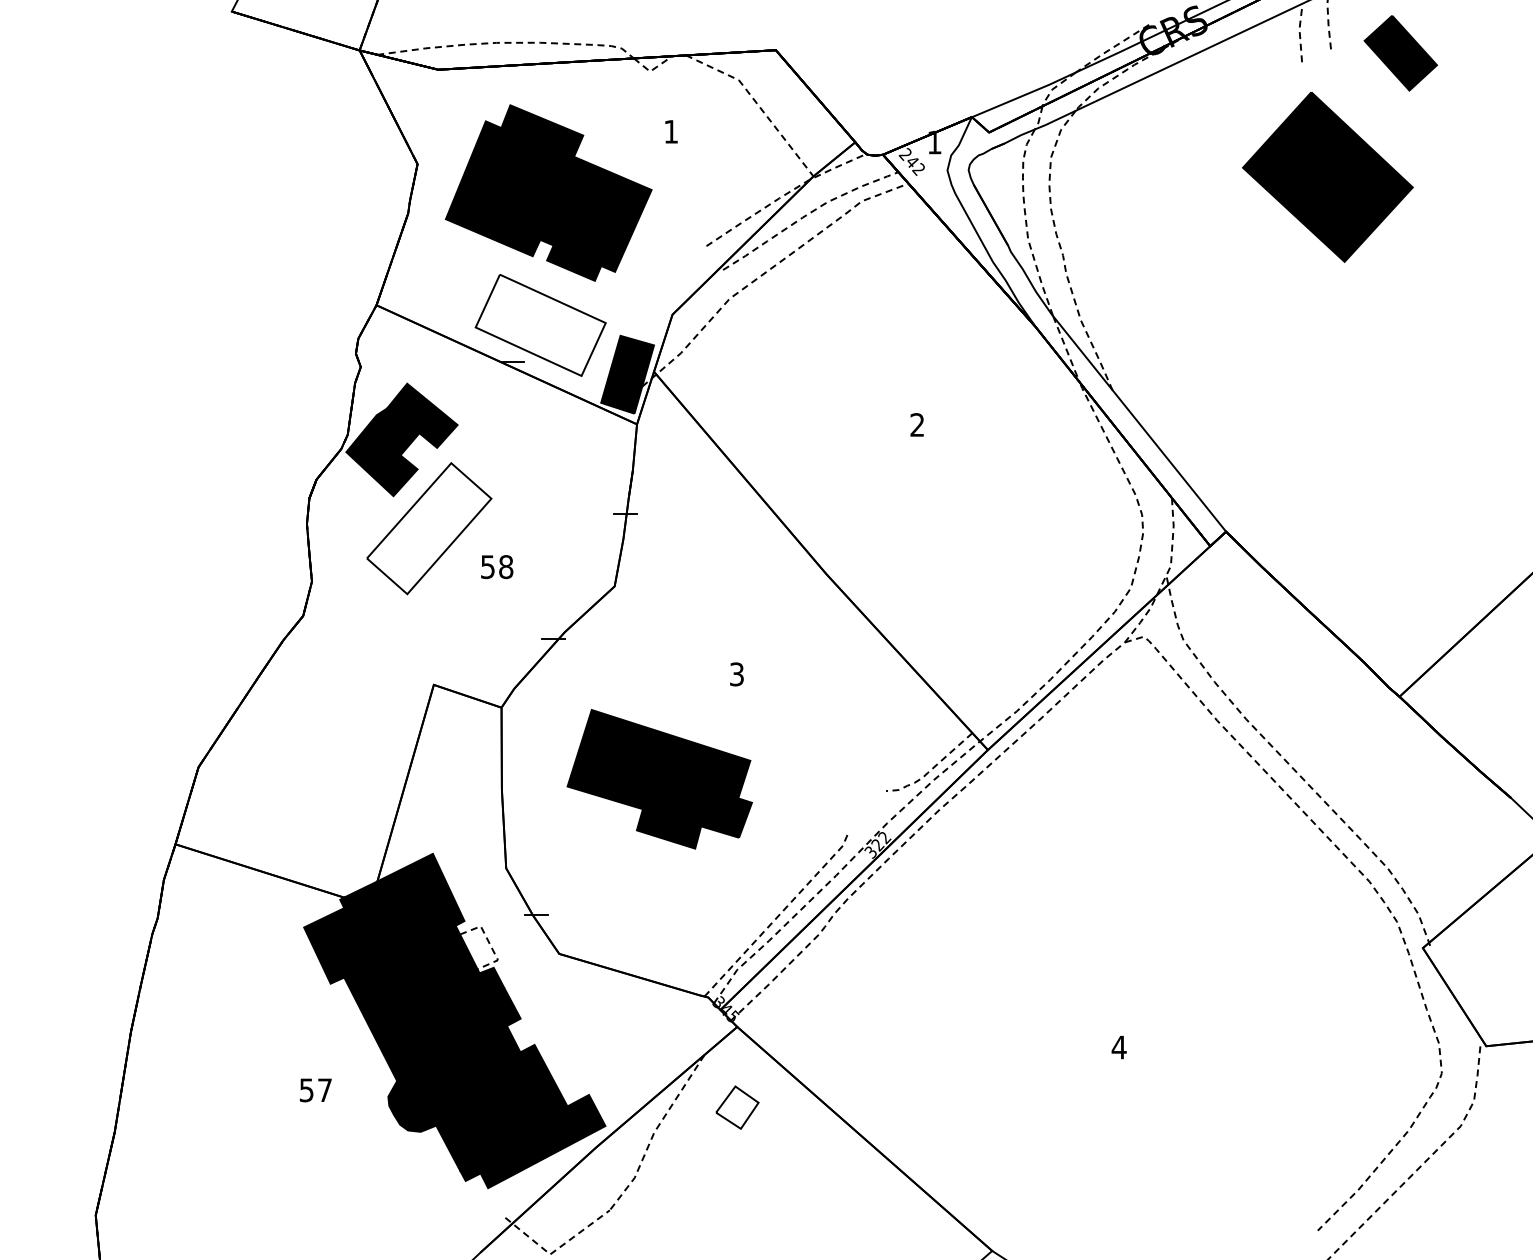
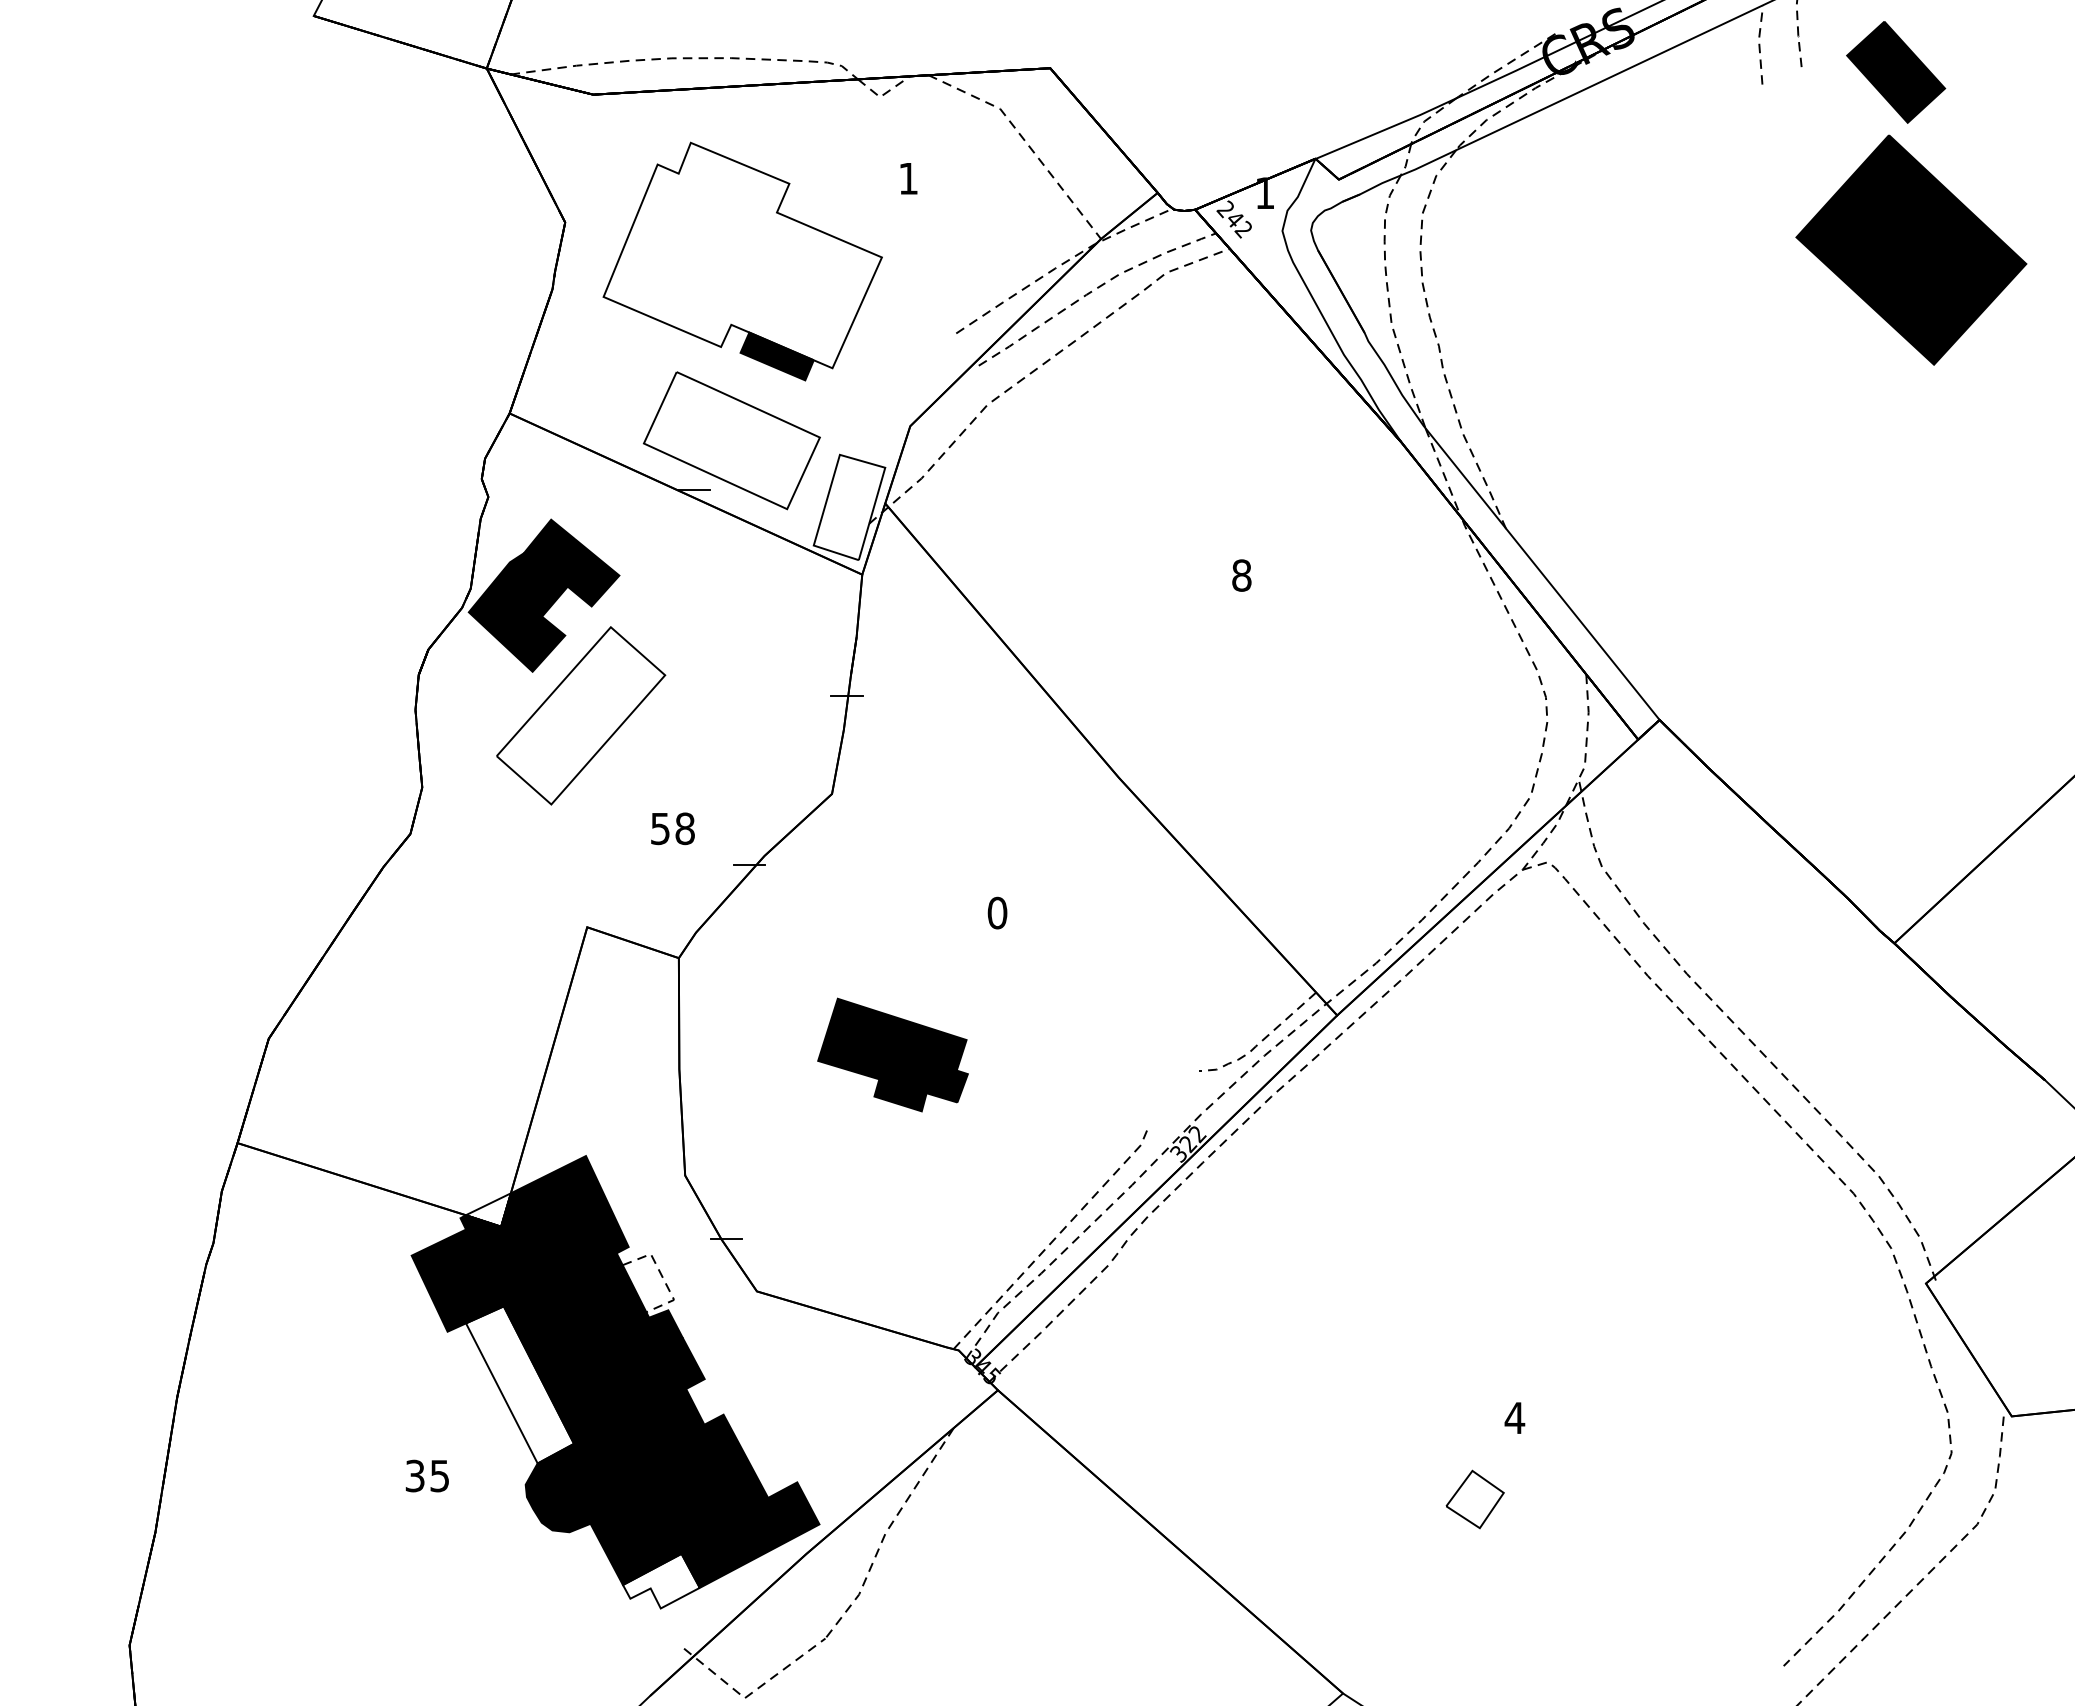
part: (1327, 176) -> (1911, 249), moved
fill: (548, 188) -> (742, 255), removed
fill: (627, 374) -> (849, 507), removed
text: (917, 424) -> (1241, 575), 2 -> 8
text: (496, 566) -> (672, 828), moved
text: (736, 673) -> (997, 912), 3 -> 0
part: (659, 778) -> (892, 1054), size x0.6
fill: (360, 893) -> (487, 1209), removed
fill: (384, 1022) -> (520, 1384), removed
text: (315, 1089) -> (427, 1475), 57 -> 35
part: (736, 1107) -> (1474, 1499), moved
fill: (487, 1167) -> (660, 1580), removed

